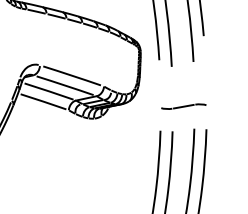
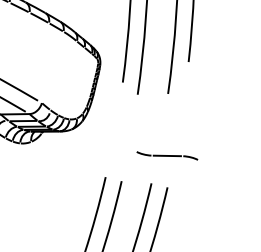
part: (183, 106) -> (166, 155), moved

